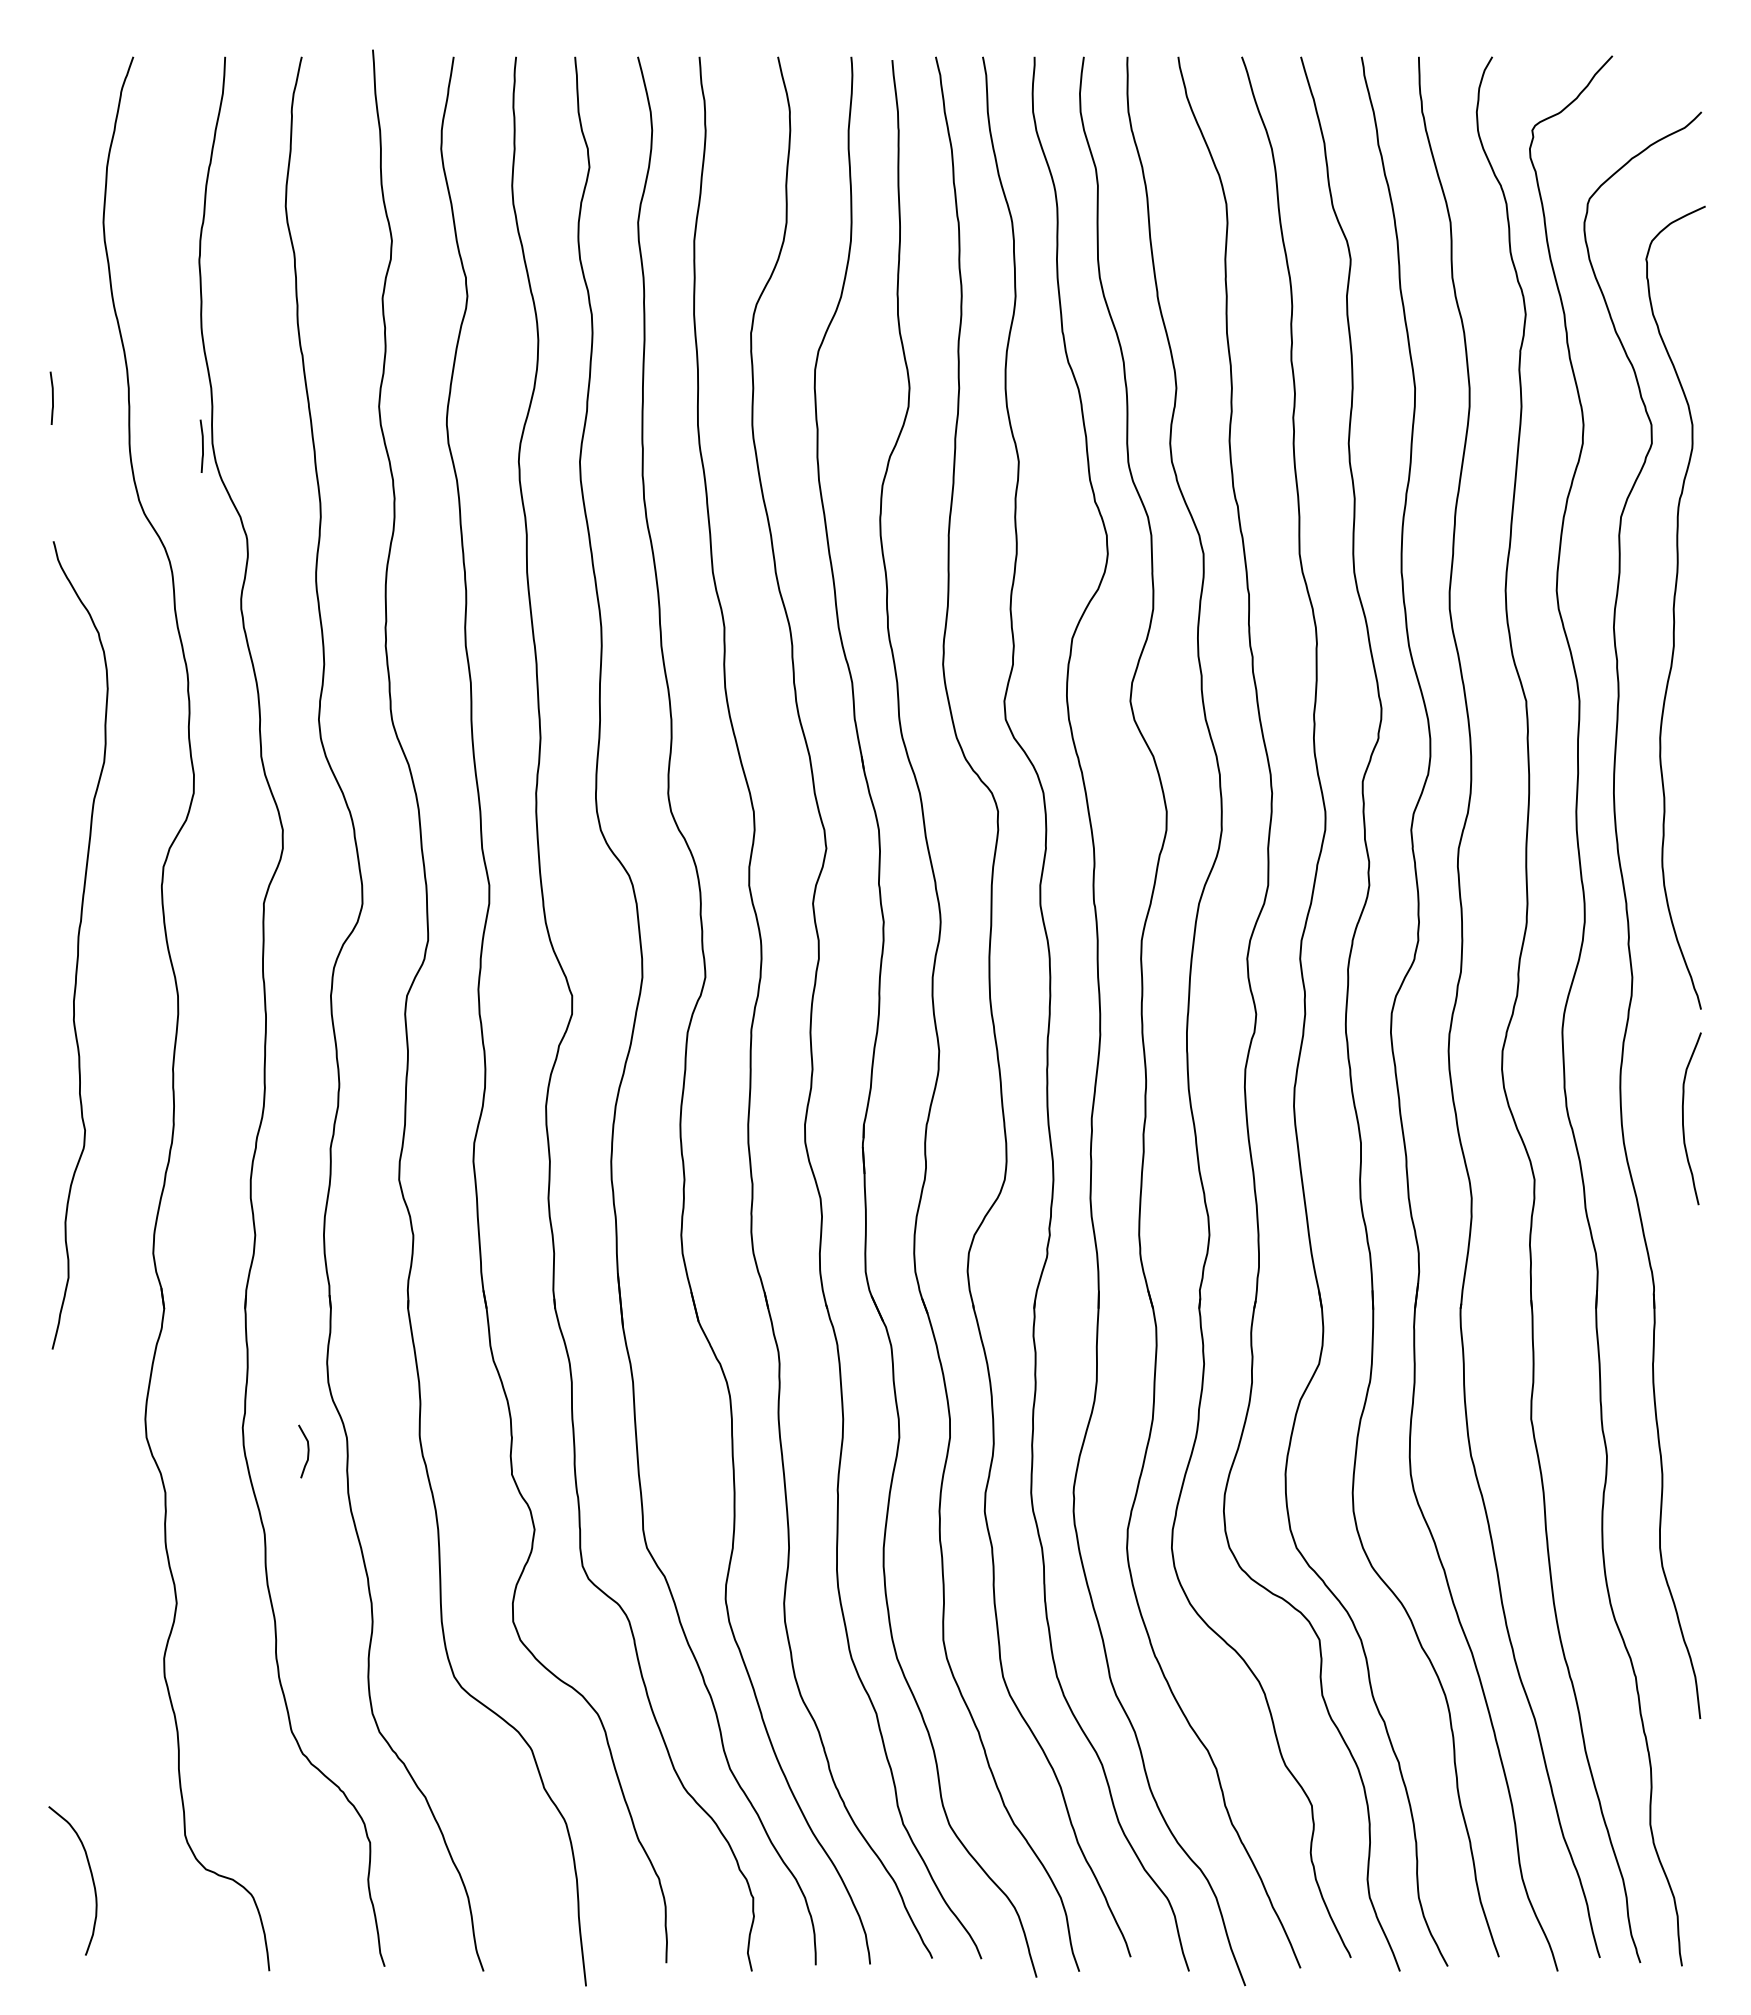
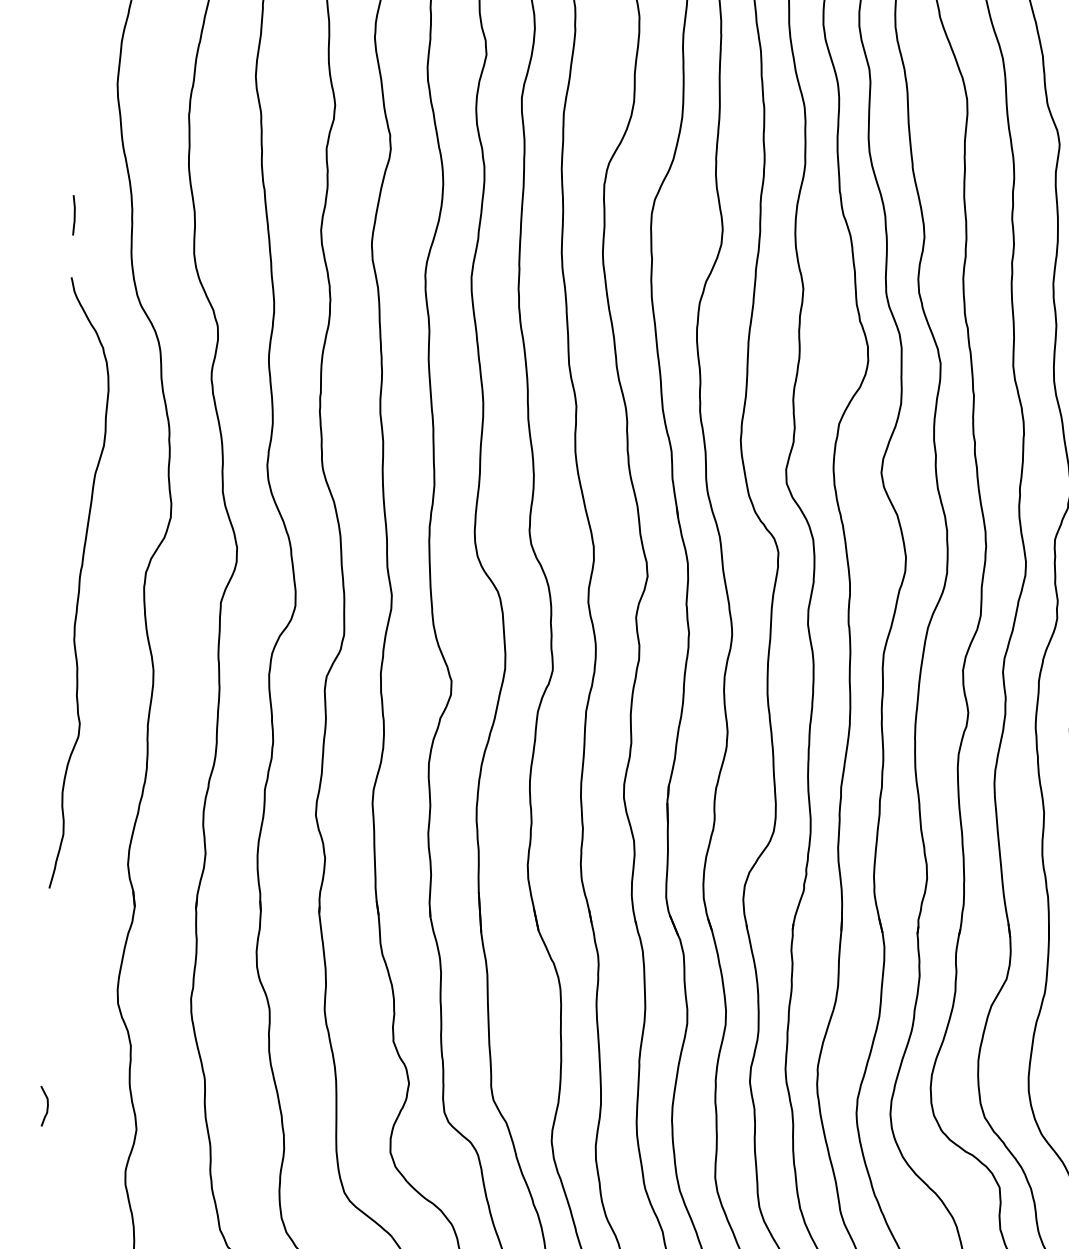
line: (202, 445) -> (186, 255), removed
curve: (79, 945) -> (80, 583), moved
curve: (307, 1451) -> (47, 1106), moved

